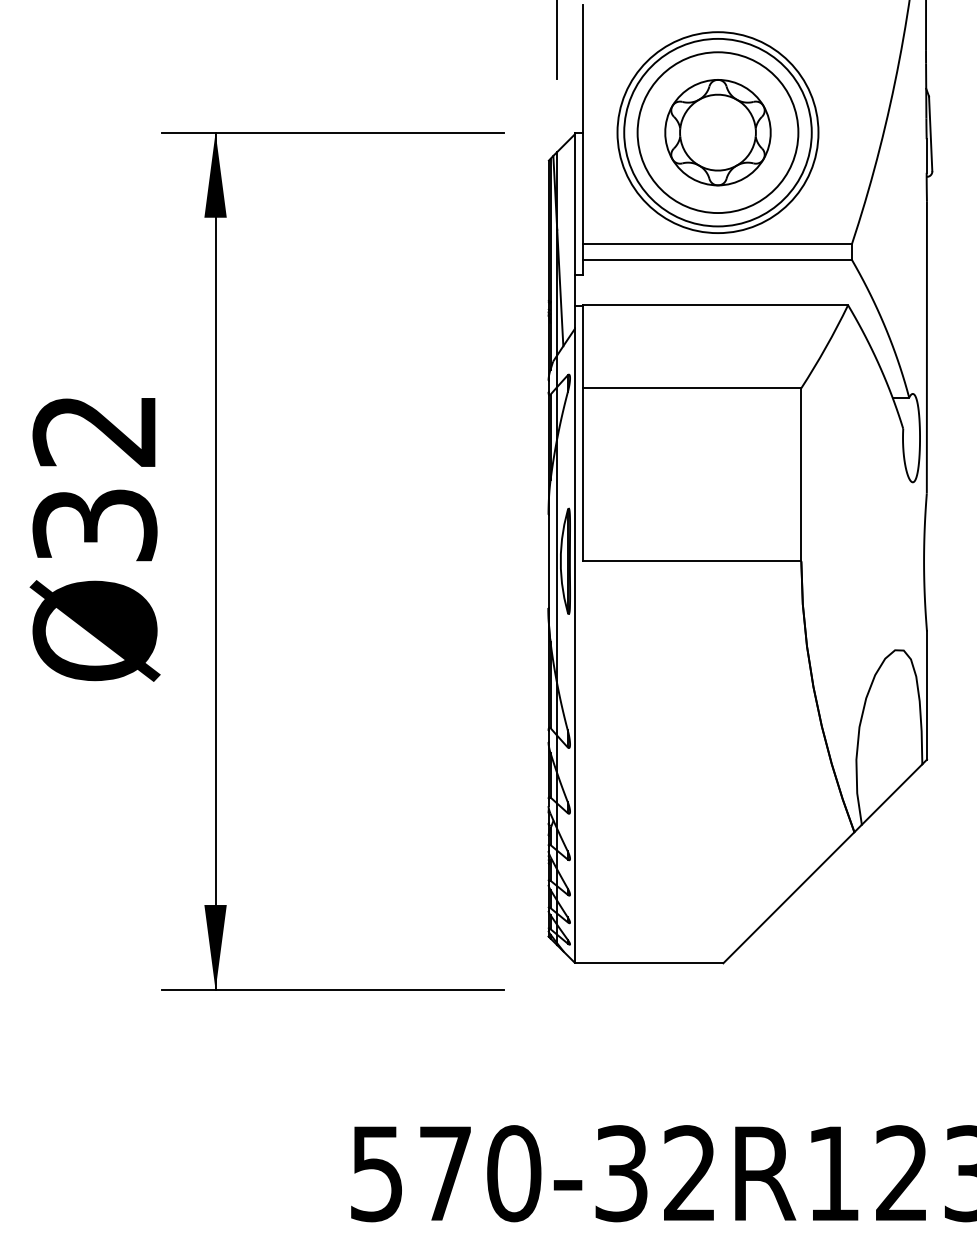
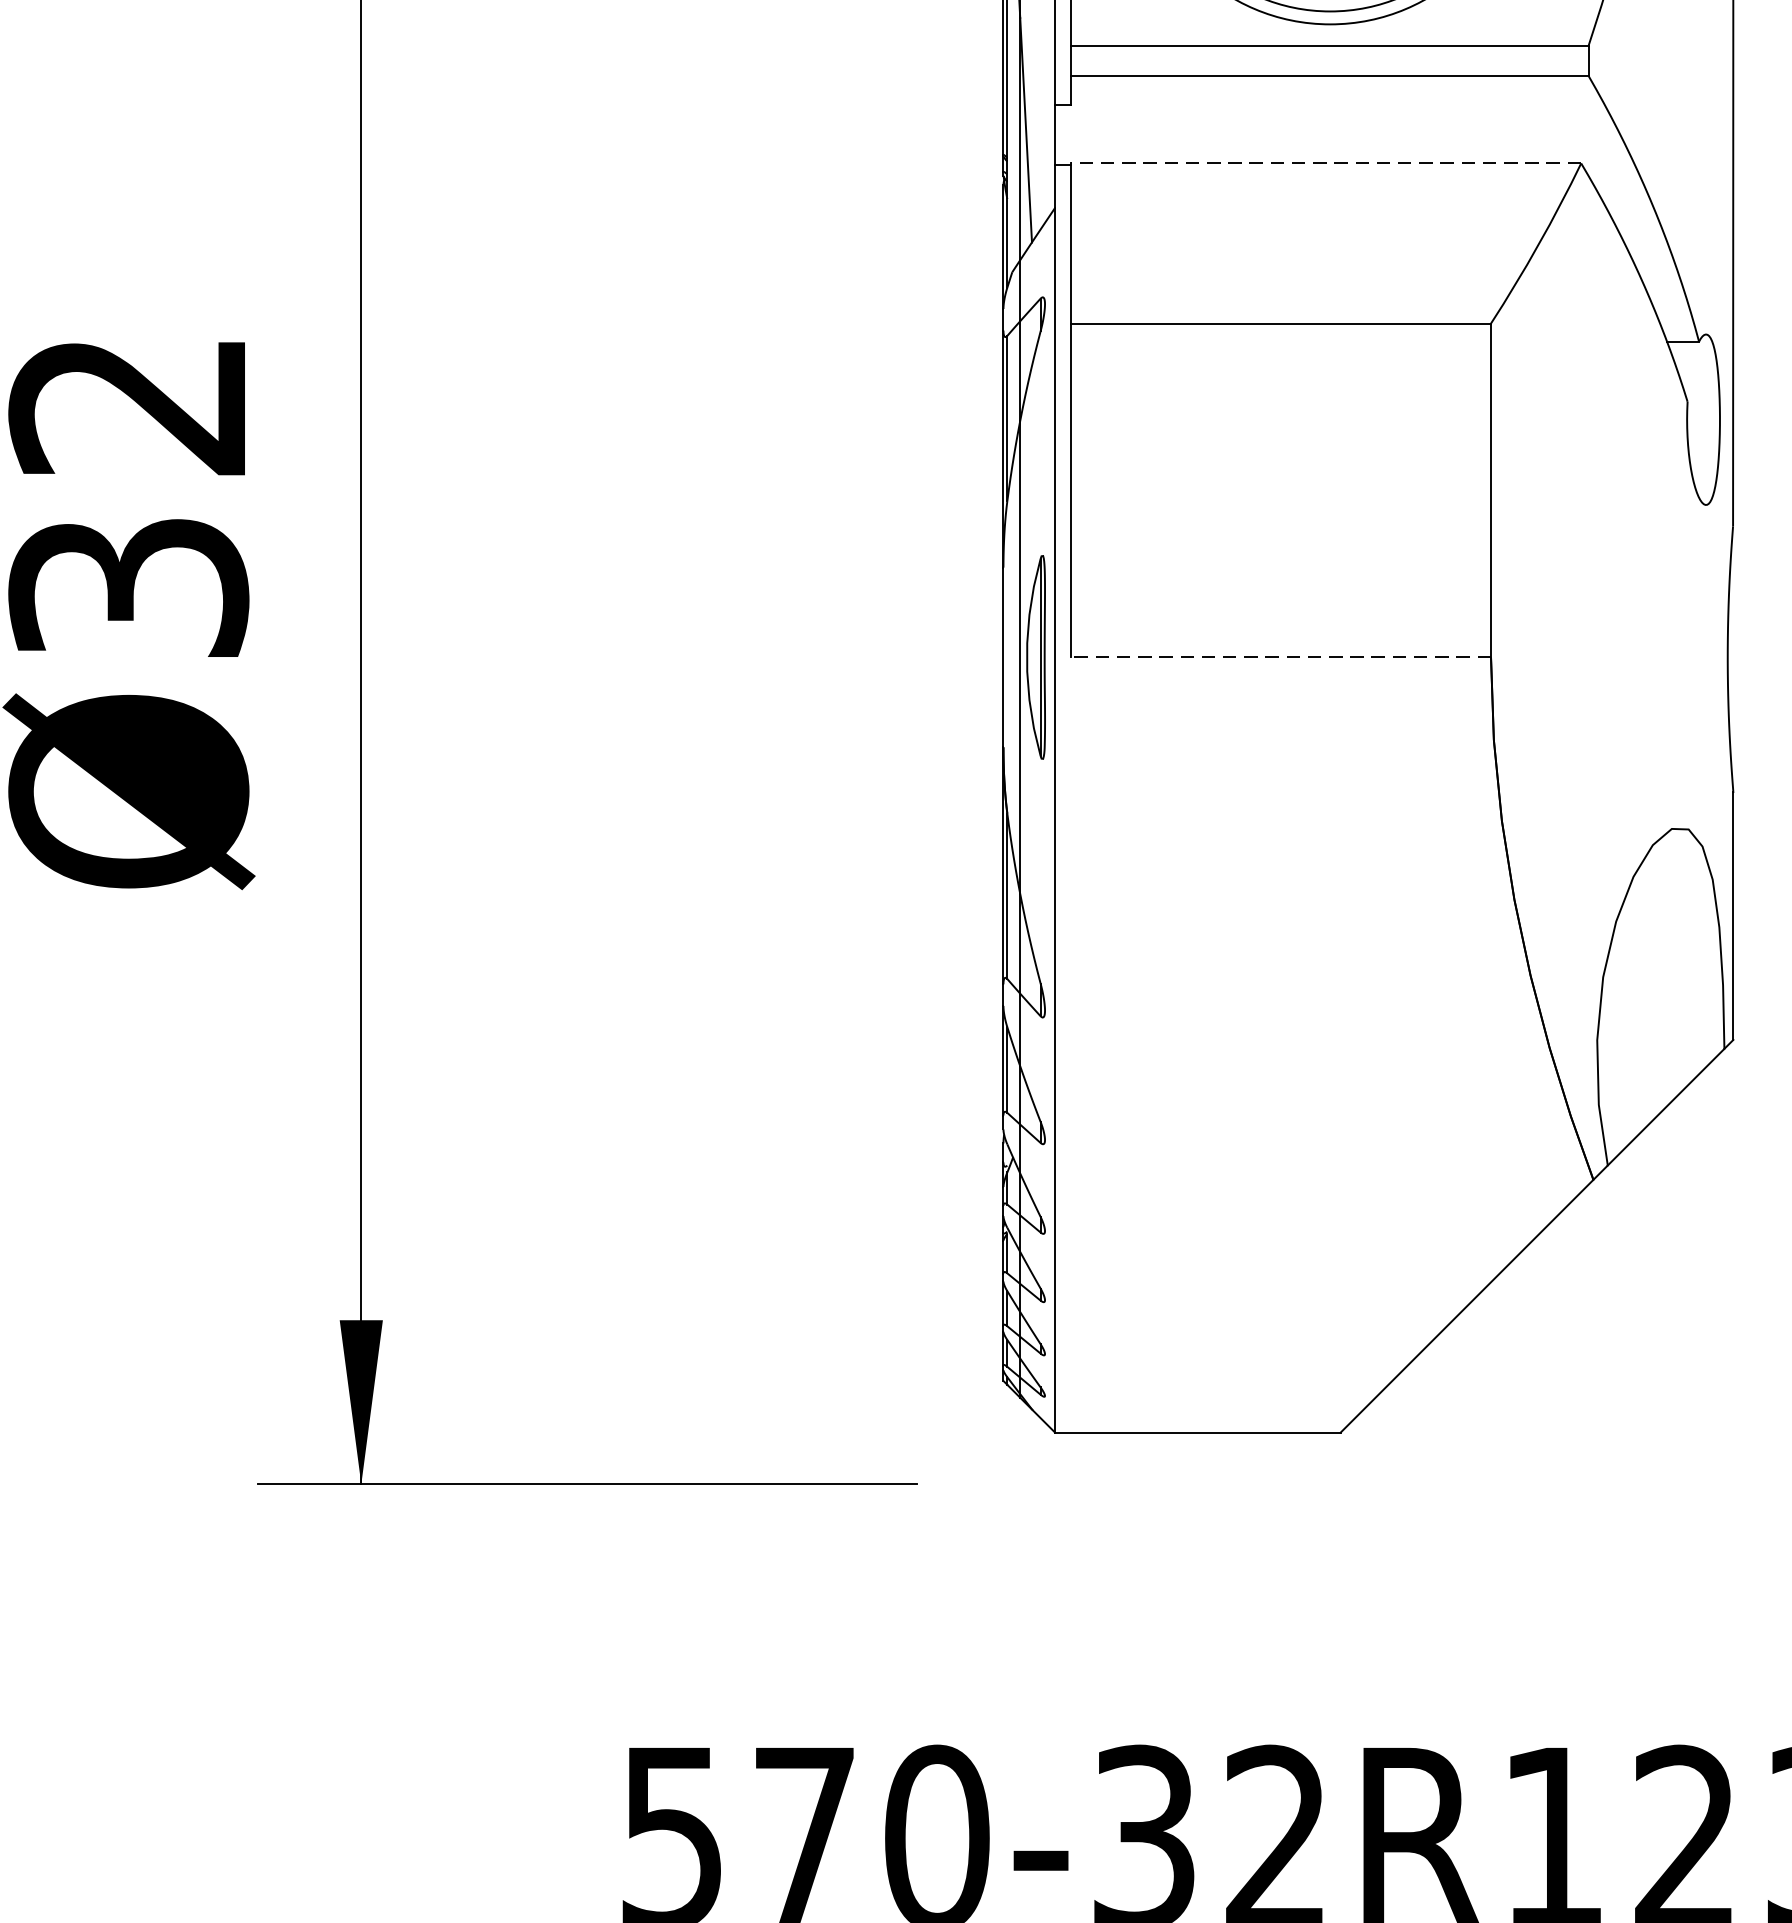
line: (715, 305) -> (1325, 163), solid -> dashed
line: (692, 561) -> (1281, 657), solid -> dashed

